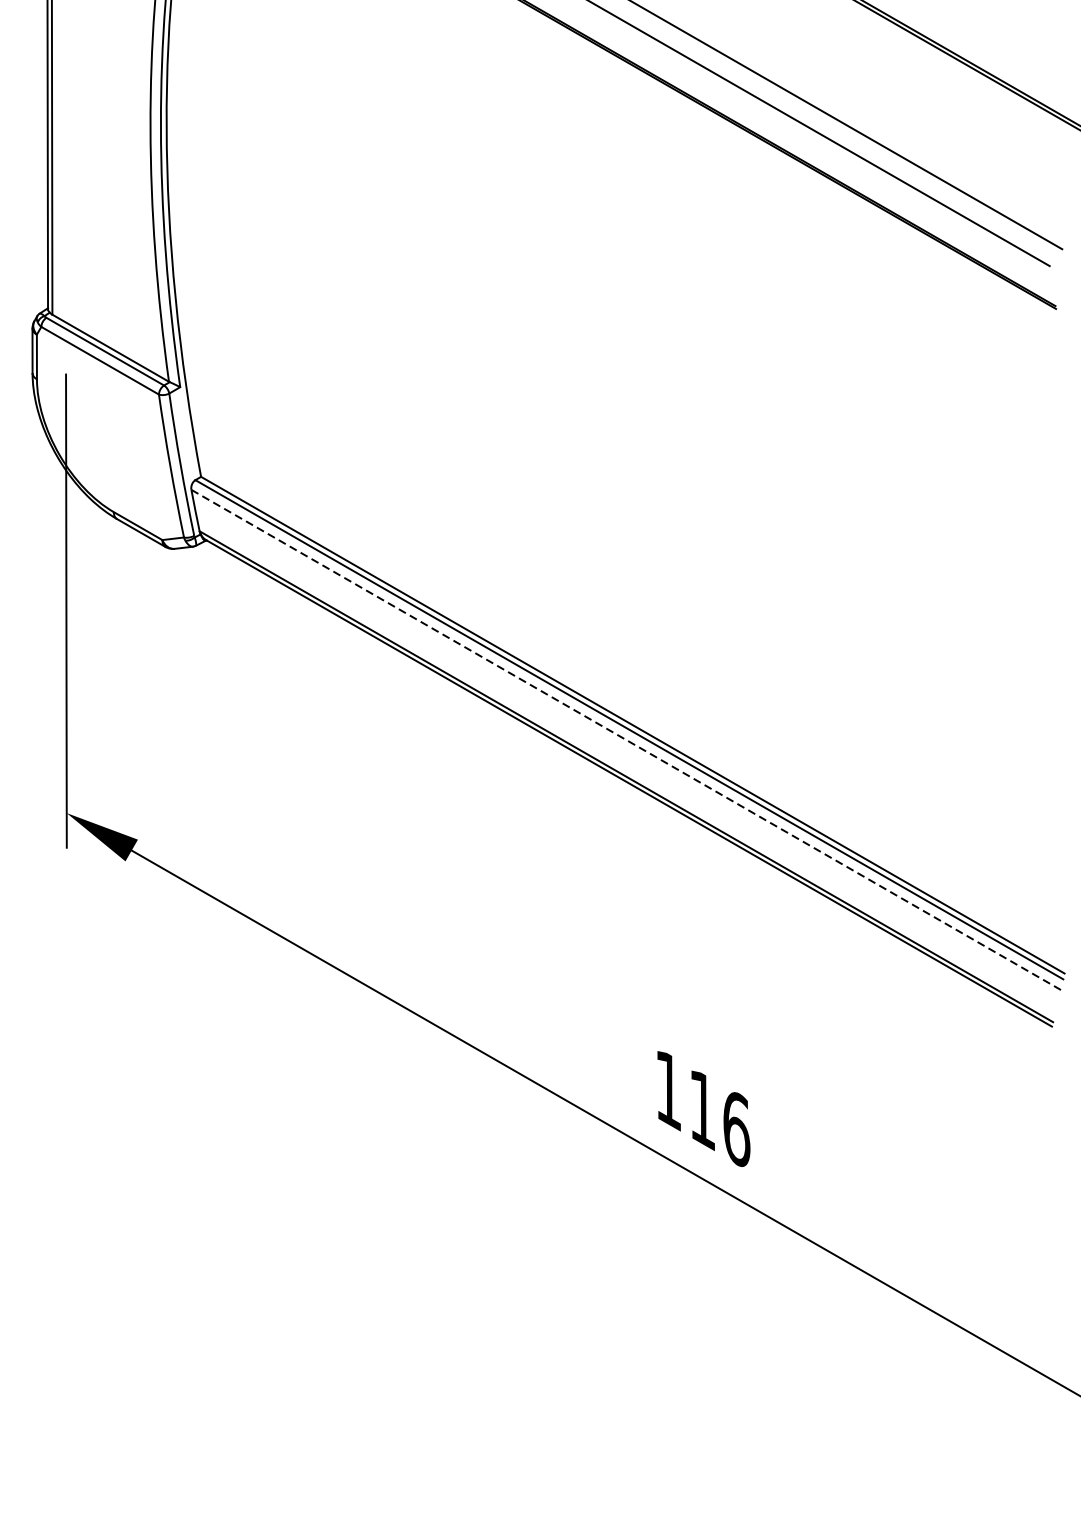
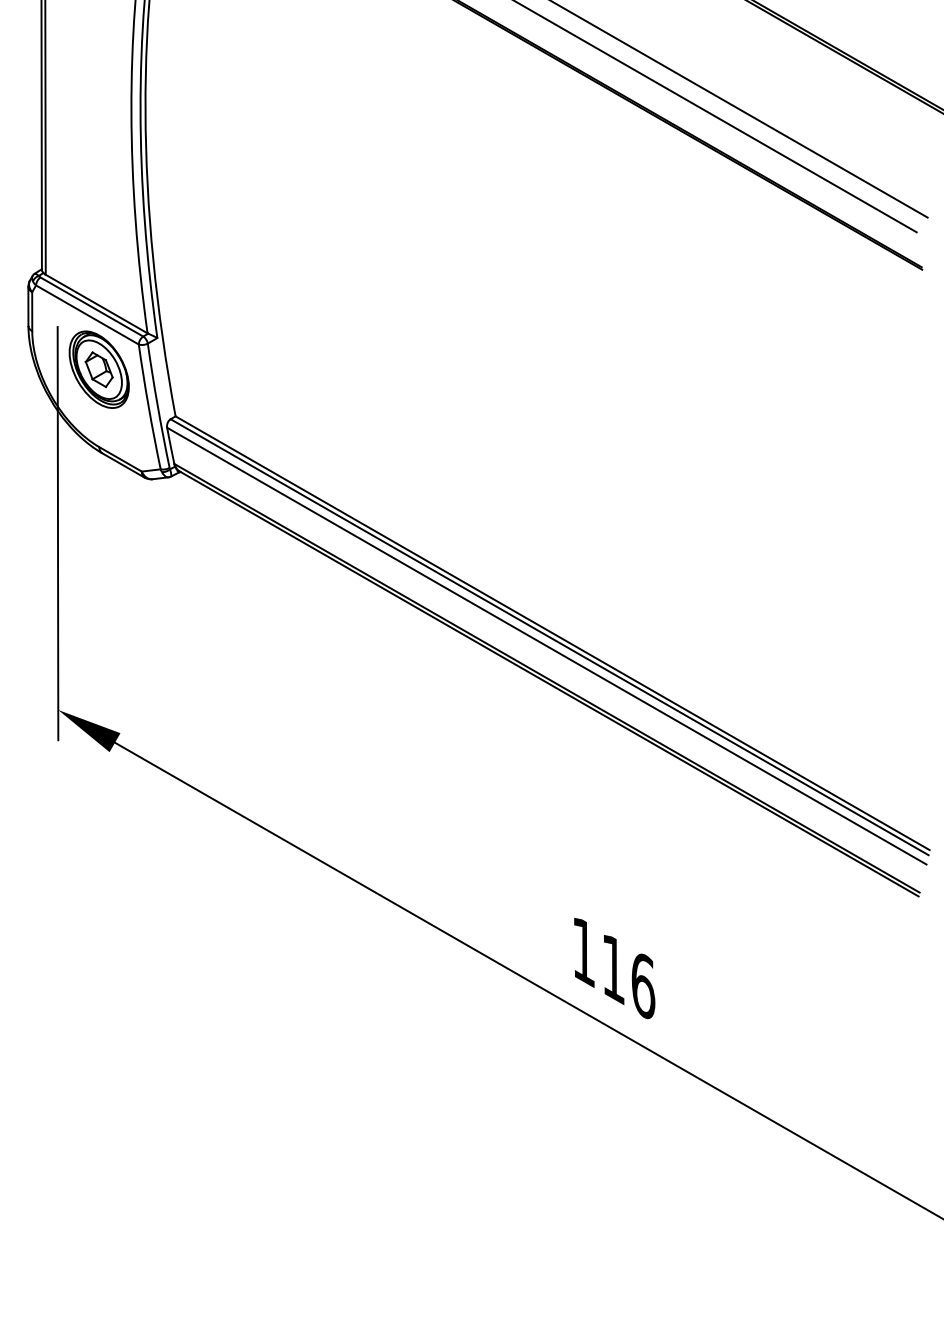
part: (112, 423) -> (98, 369), added
line: (625, 740) -> (546, 646), dashed -> solid

